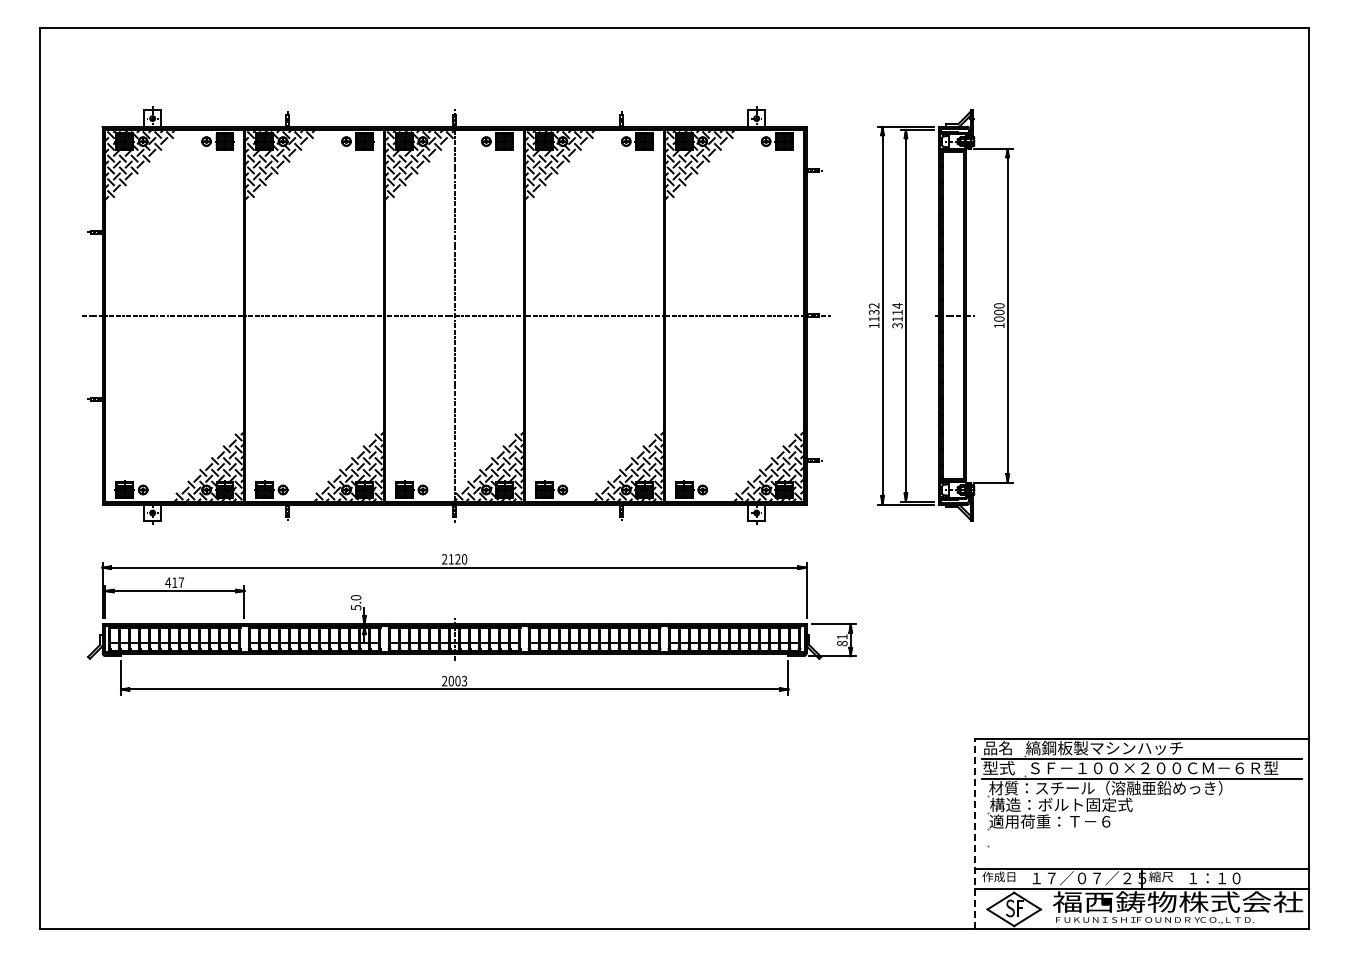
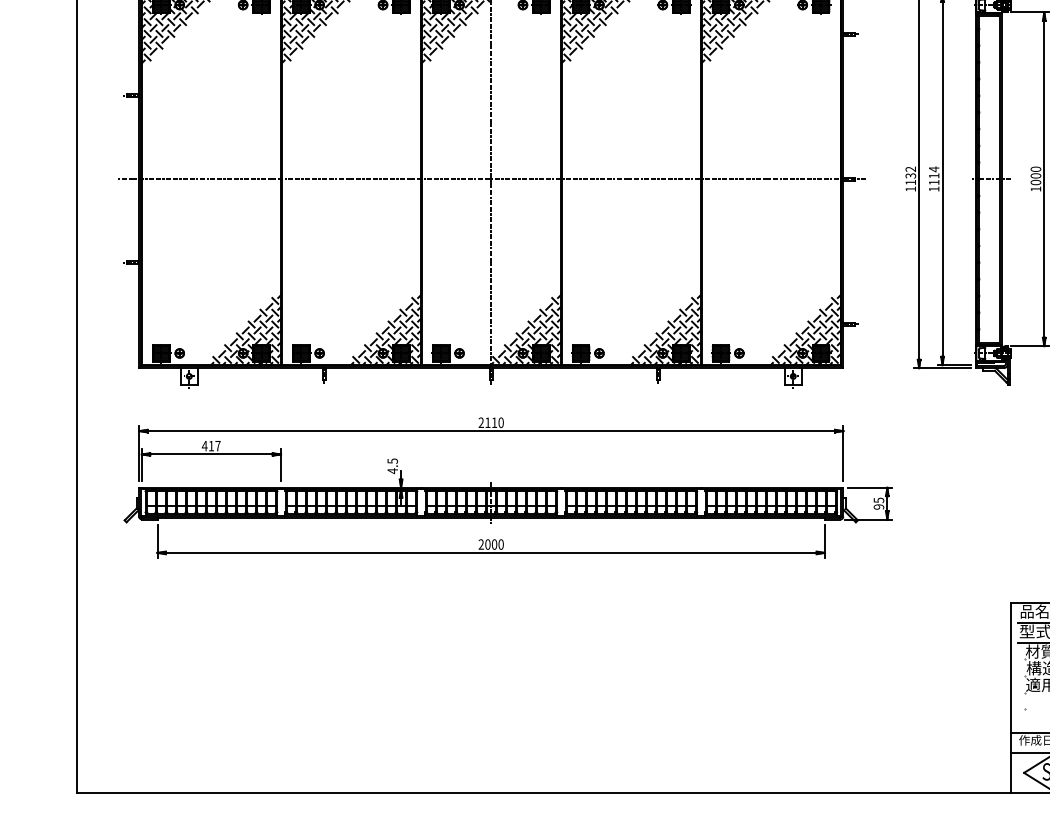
text: (897, 325) -> (934, 188), 3114 -> 1114
text: (457, 559) -> (494, 422), 2120 -> 2110
text: (355, 602) -> (392, 465), 5.0 -> 4.5
text: (842, 640) -> (879, 503), 81 -> 95
text: (464, 681) -> (501, 544), 2003 -> 2000
line: (974, 833) -> (1011, 696), dashed -> solid

